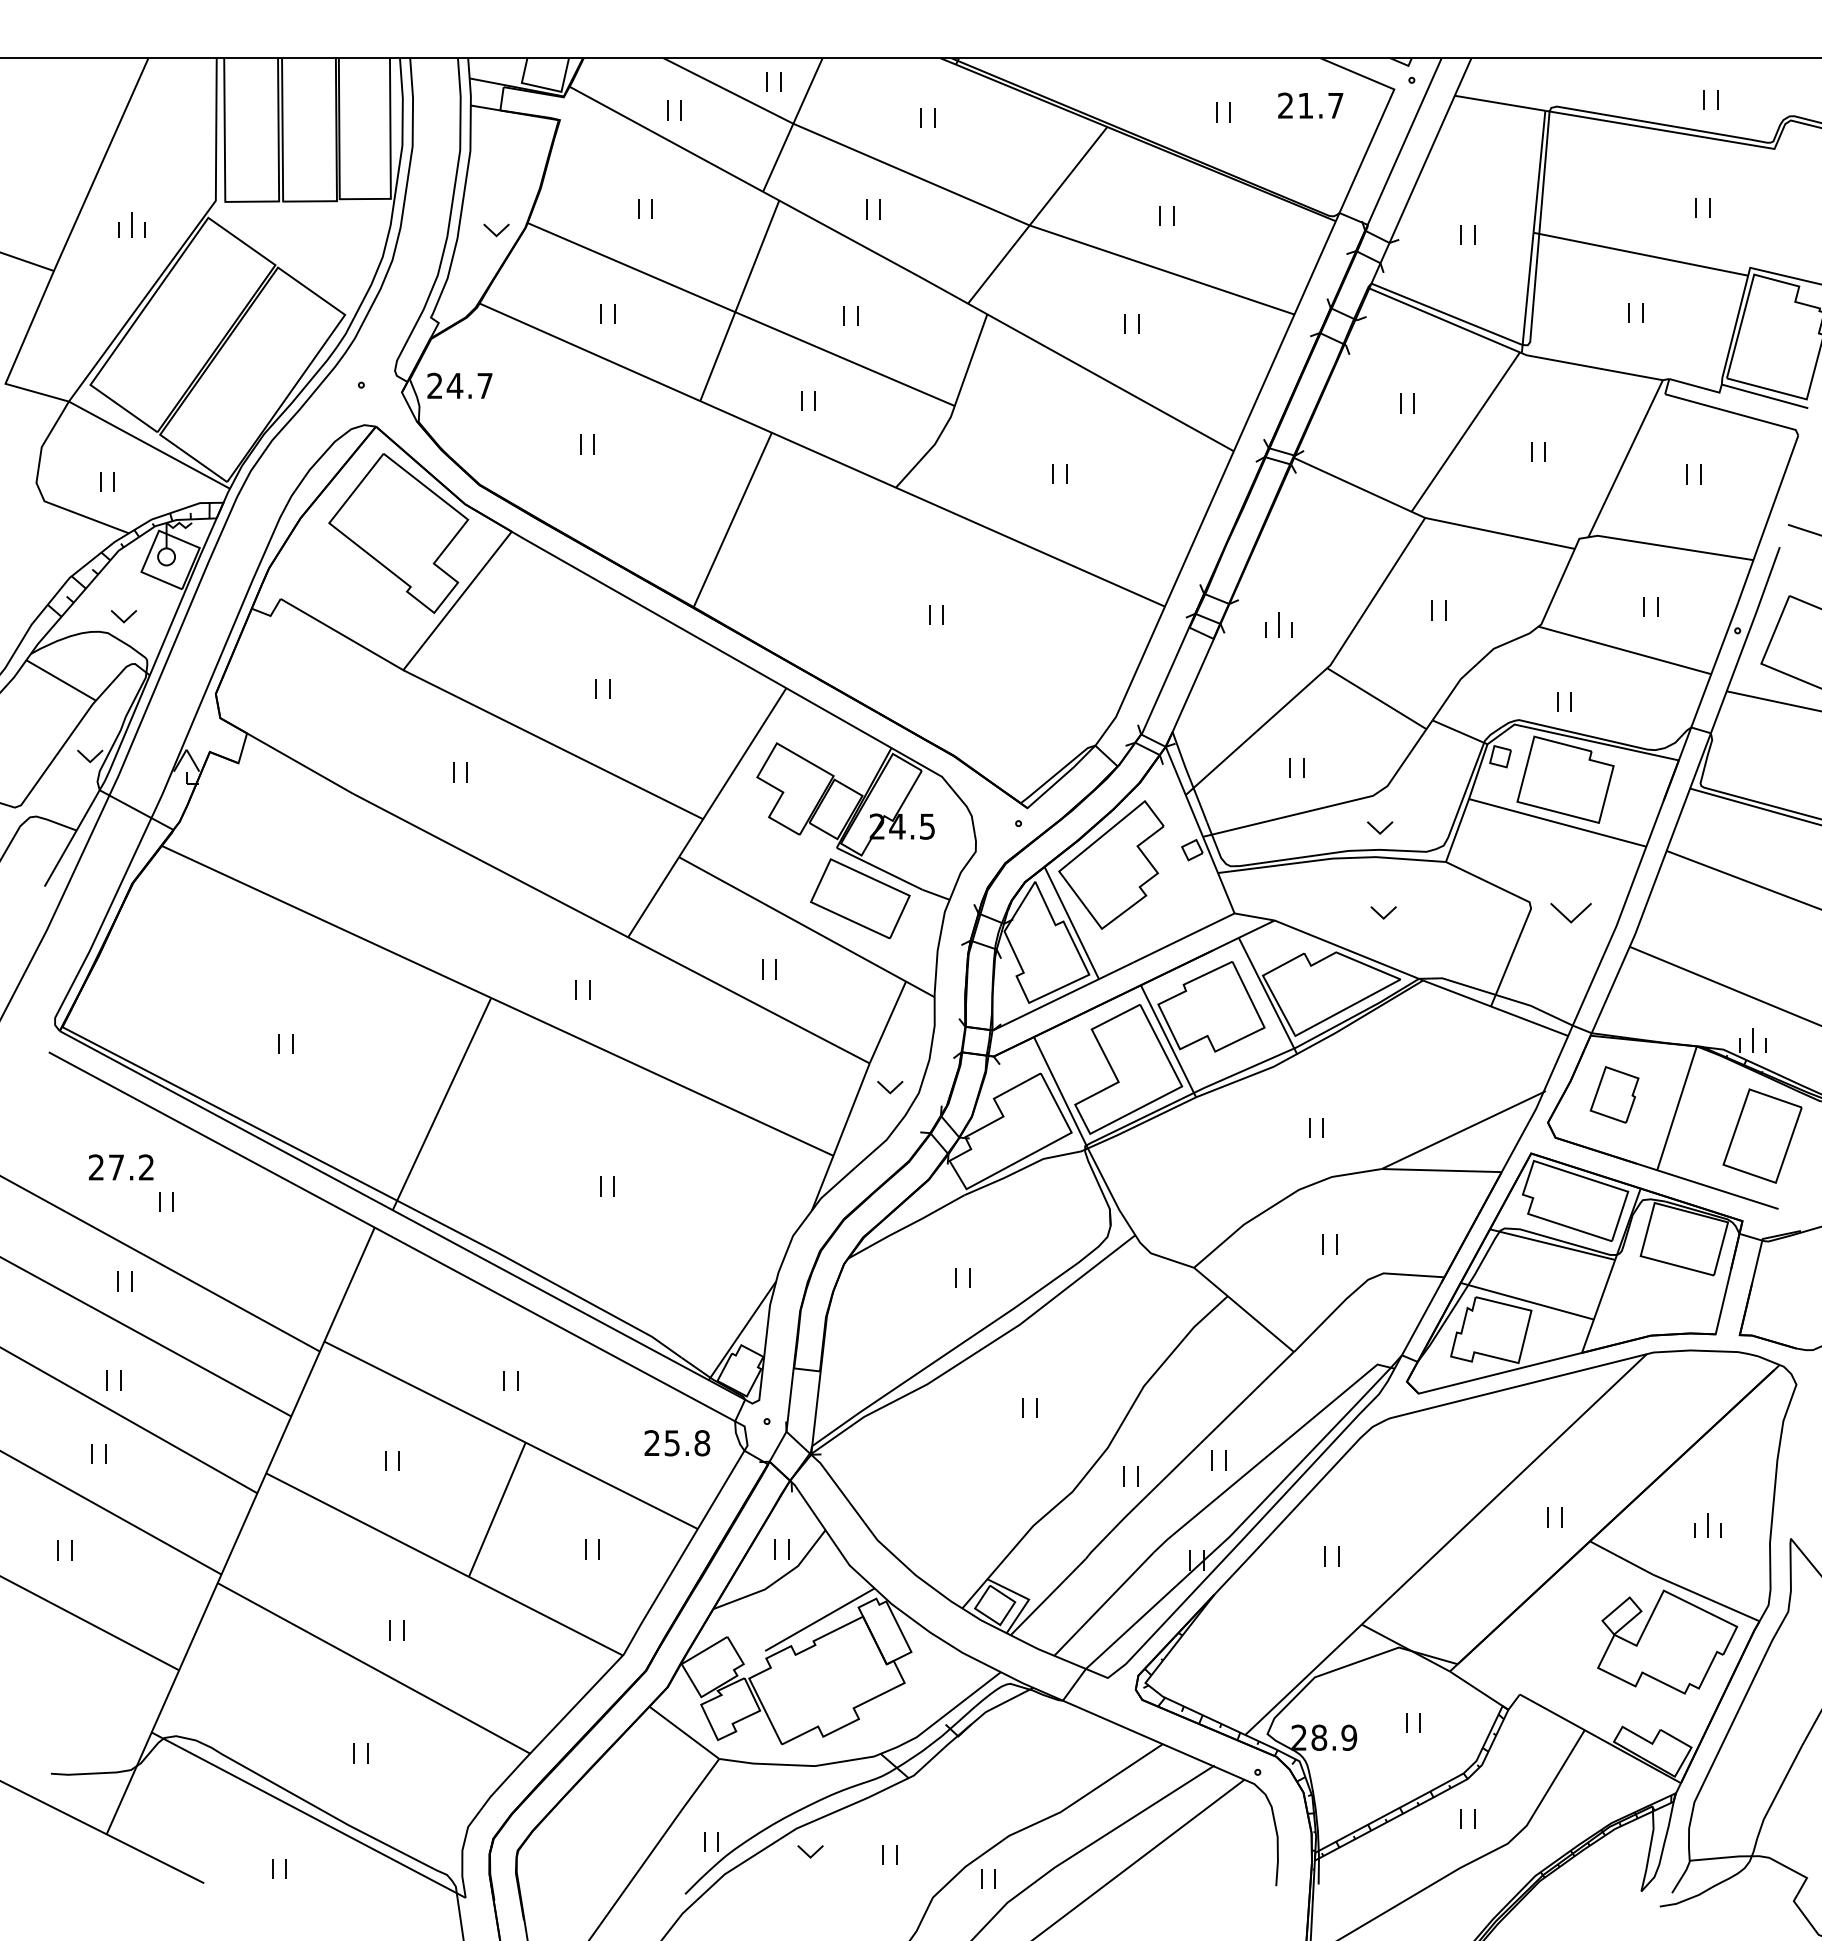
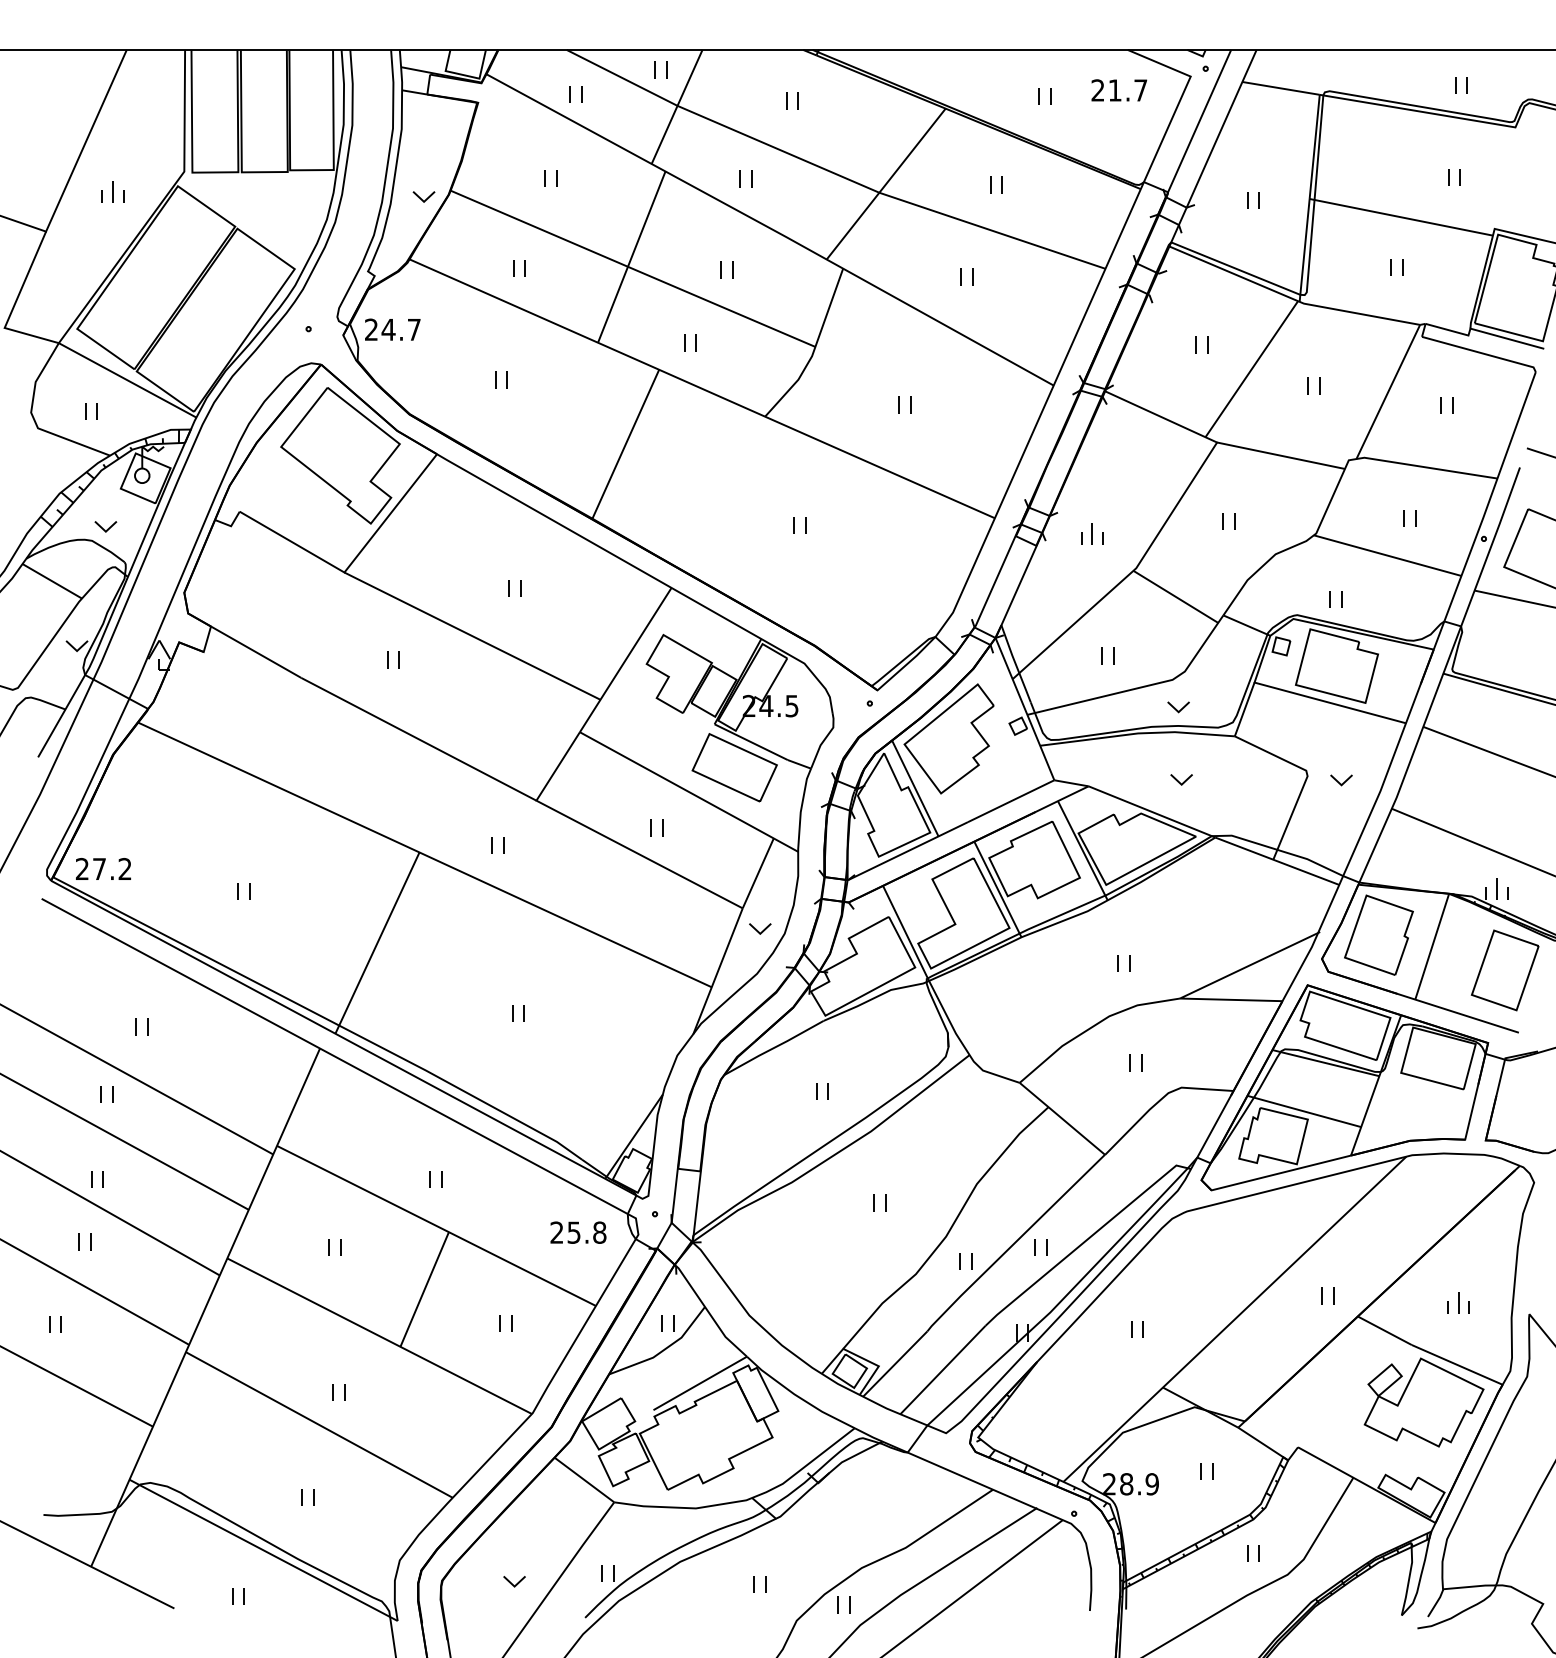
part: (1570, 913) -> (1341, 780), size x0.62
part: (1614, 1094) -> (1378, 934), size x1.67
text: (120, 1167) -> (102, 869), moved
part: (810, 1851) -> (514, 1581), moved

